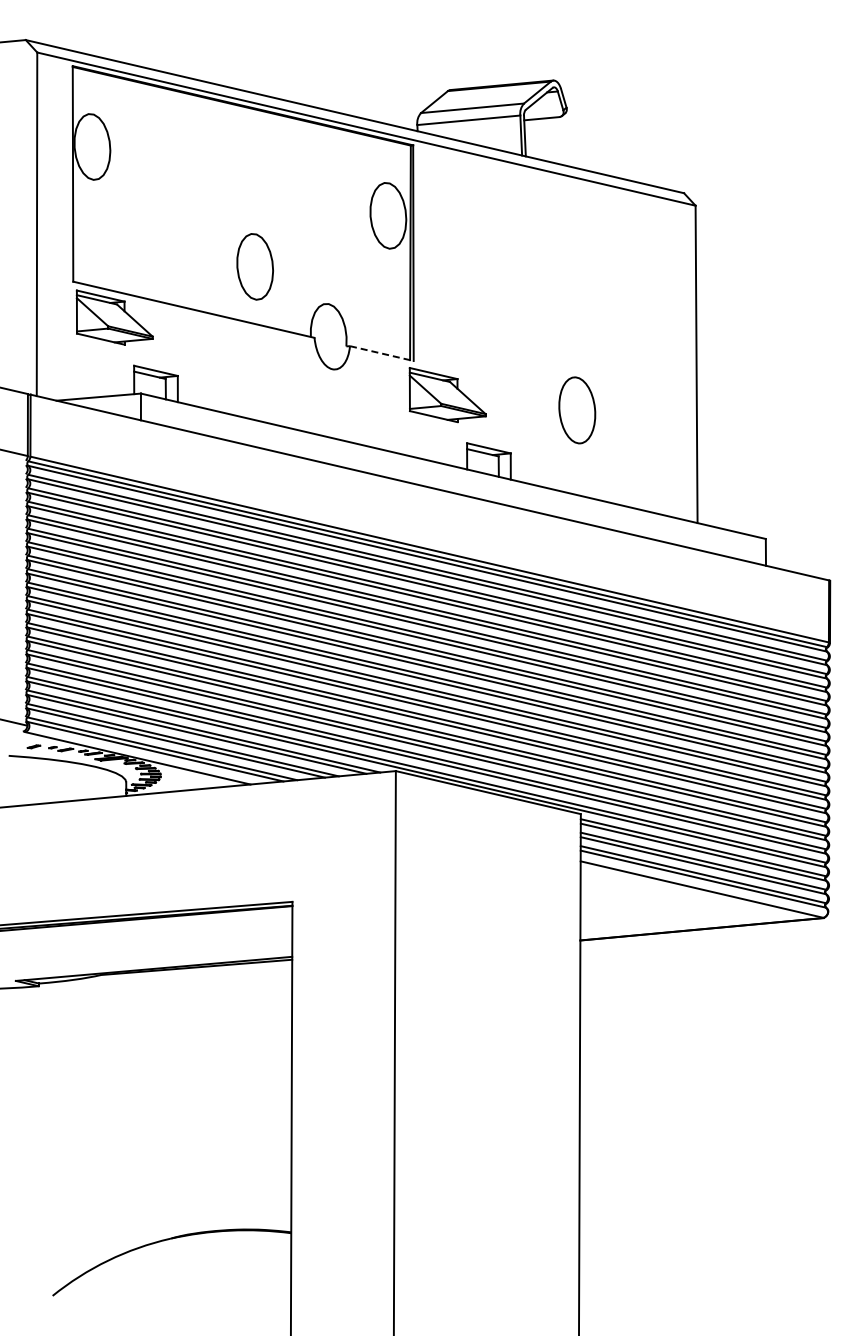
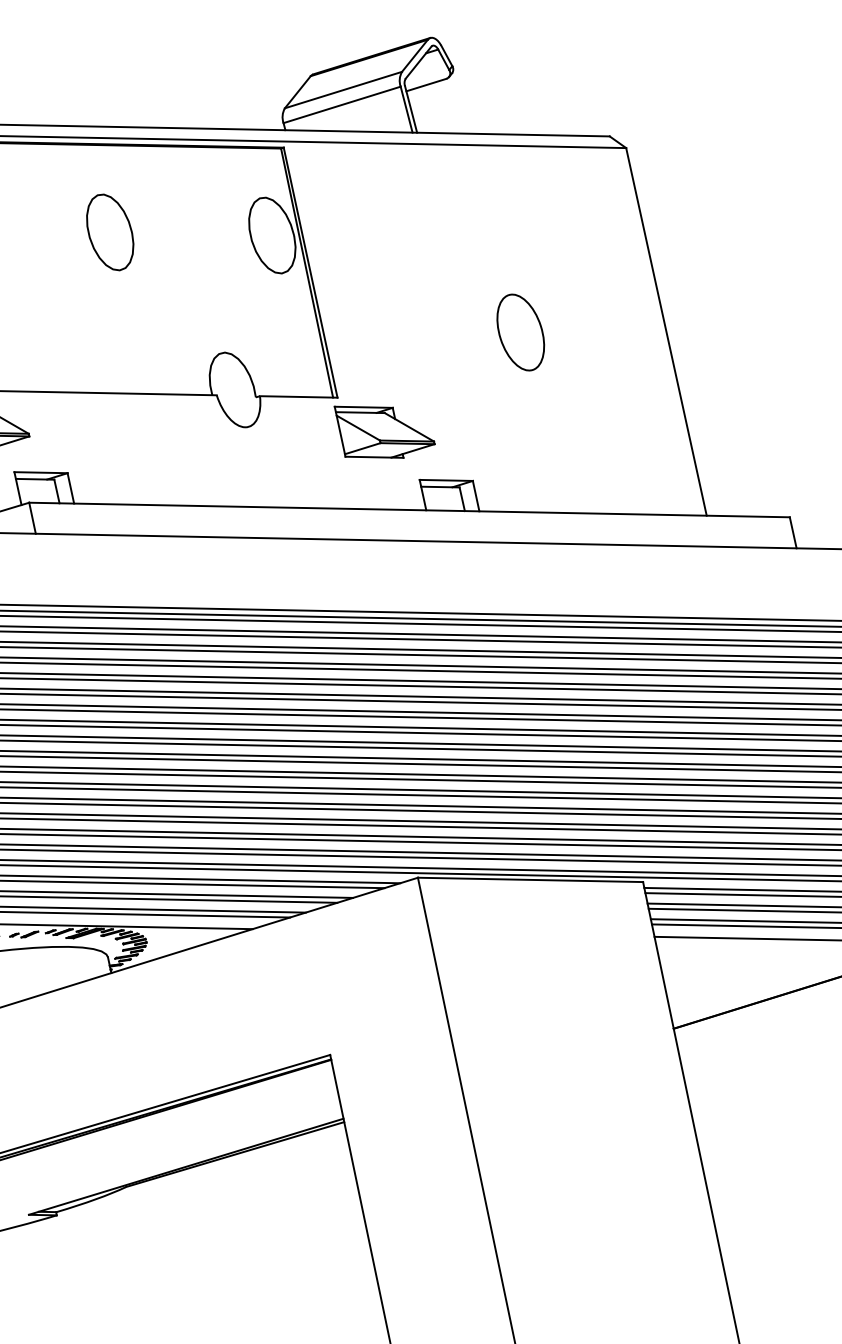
part: (254, 266) -> (109, 232), moved
line: (381, 353) -> (298, 396), dashed -> solid
part: (577, 410) -> (521, 332), moved

